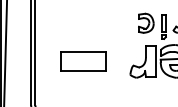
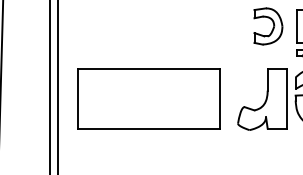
part: (83, 61) -> (148, 99), size x1.67

